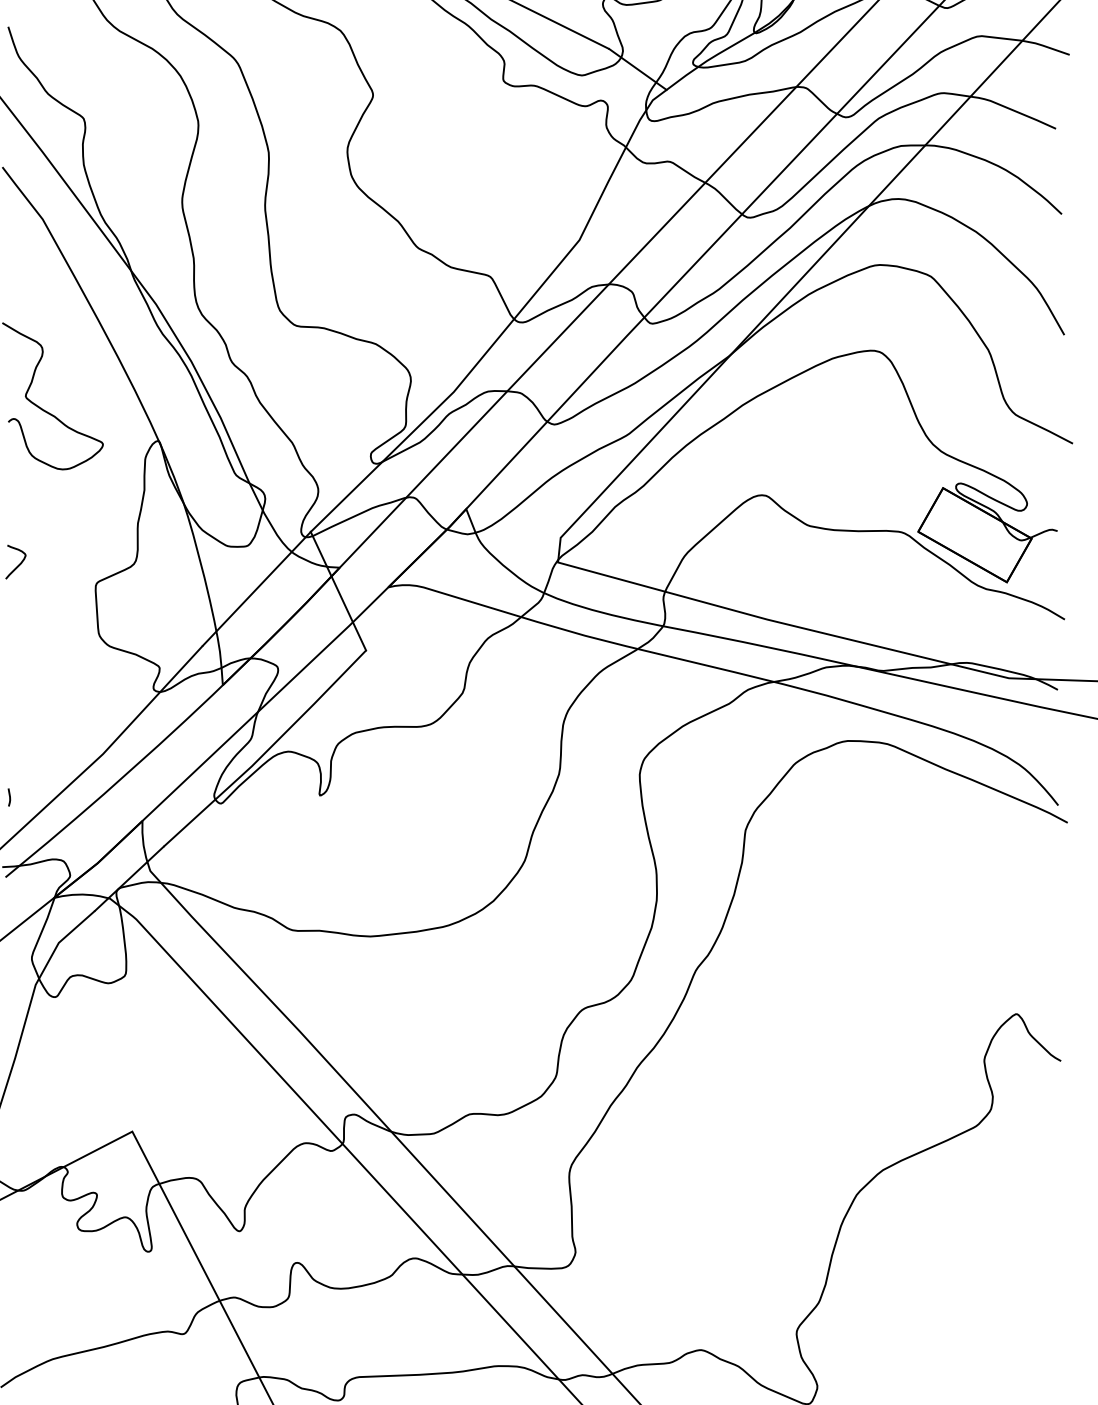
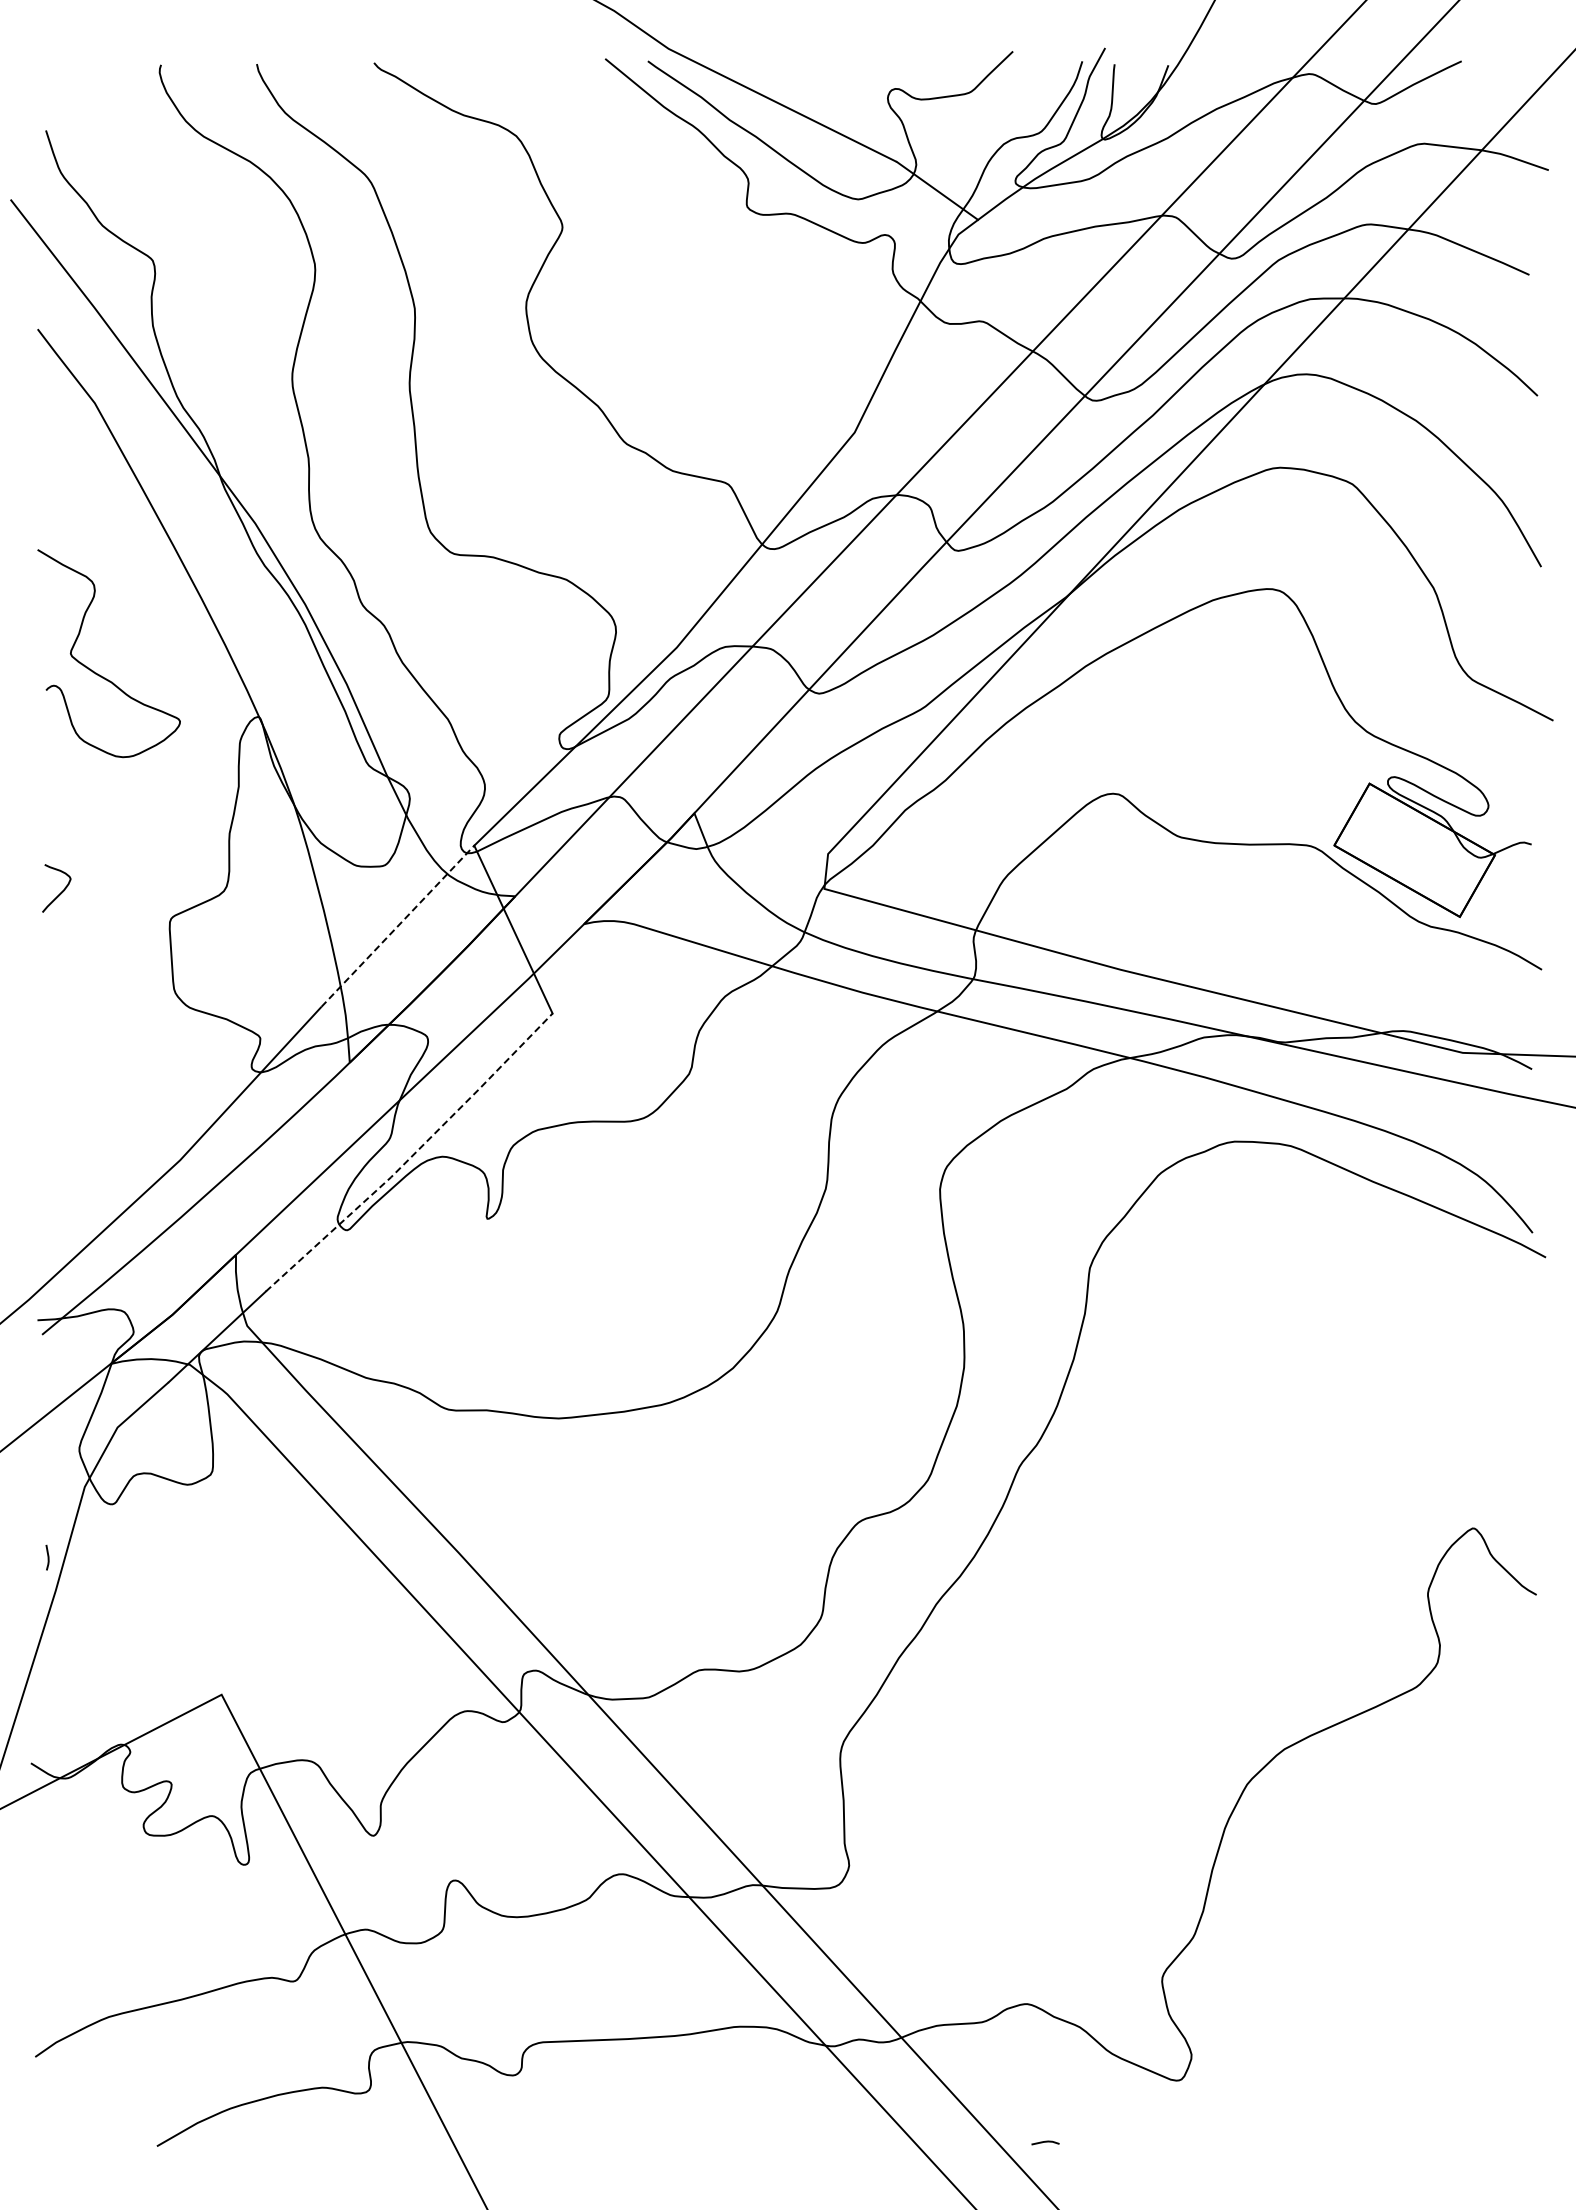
line: (257, 588) -> (398, 925), solid -> dashed
line: (267, 750) -> (412, 1155), solid -> dashed
line: (9, 797) -> (47, 1557), moved

